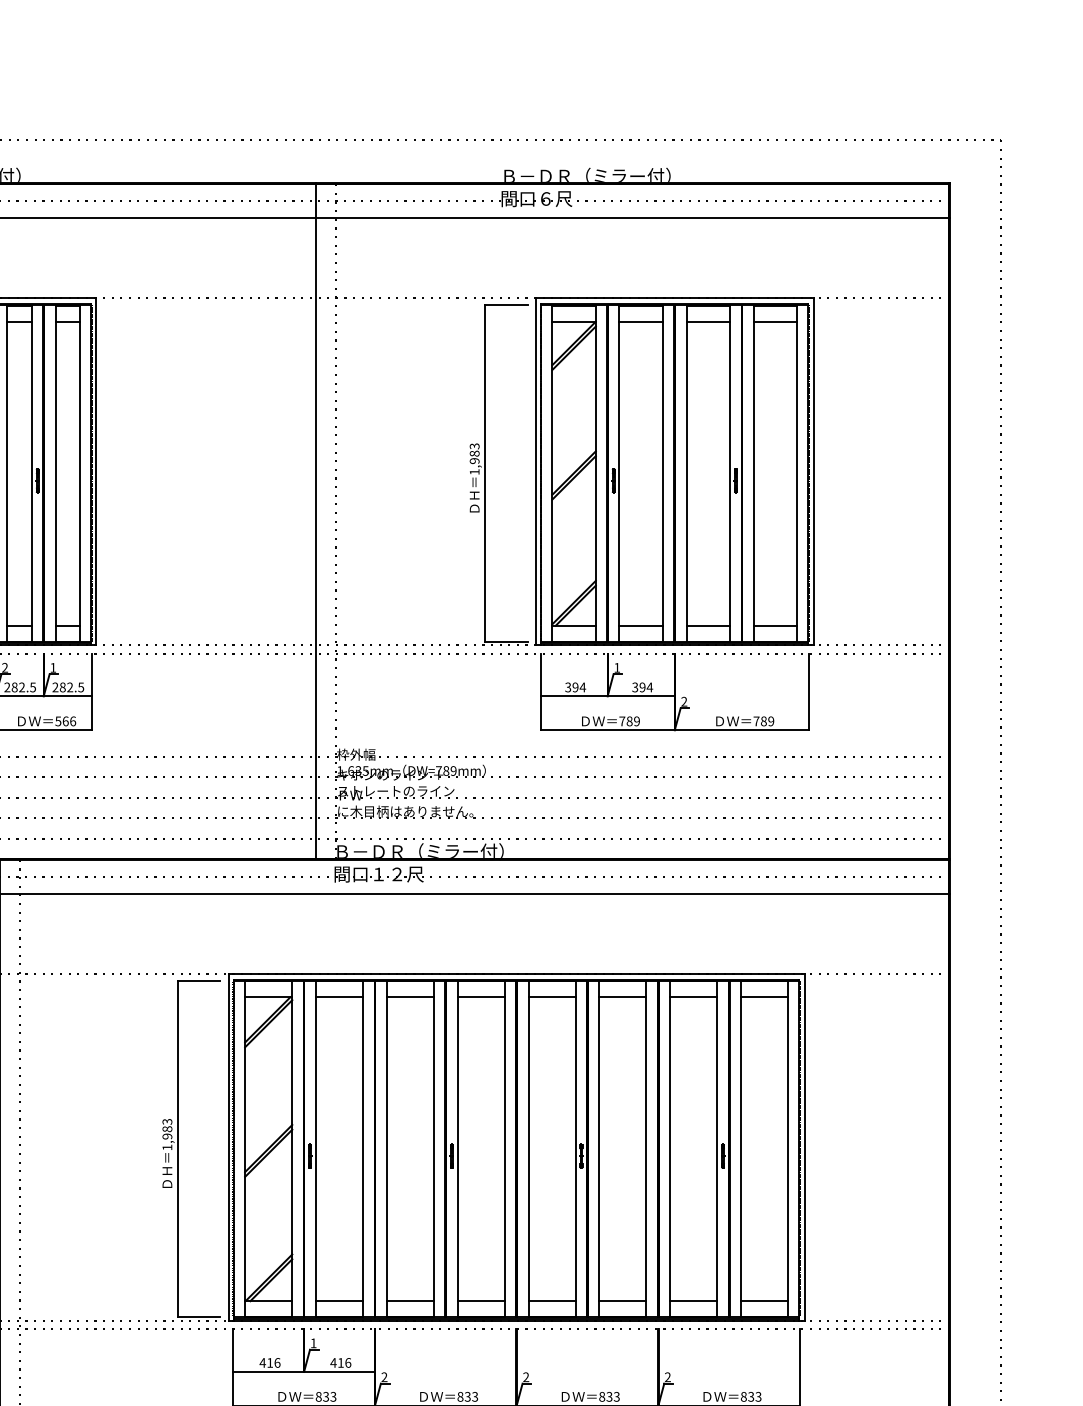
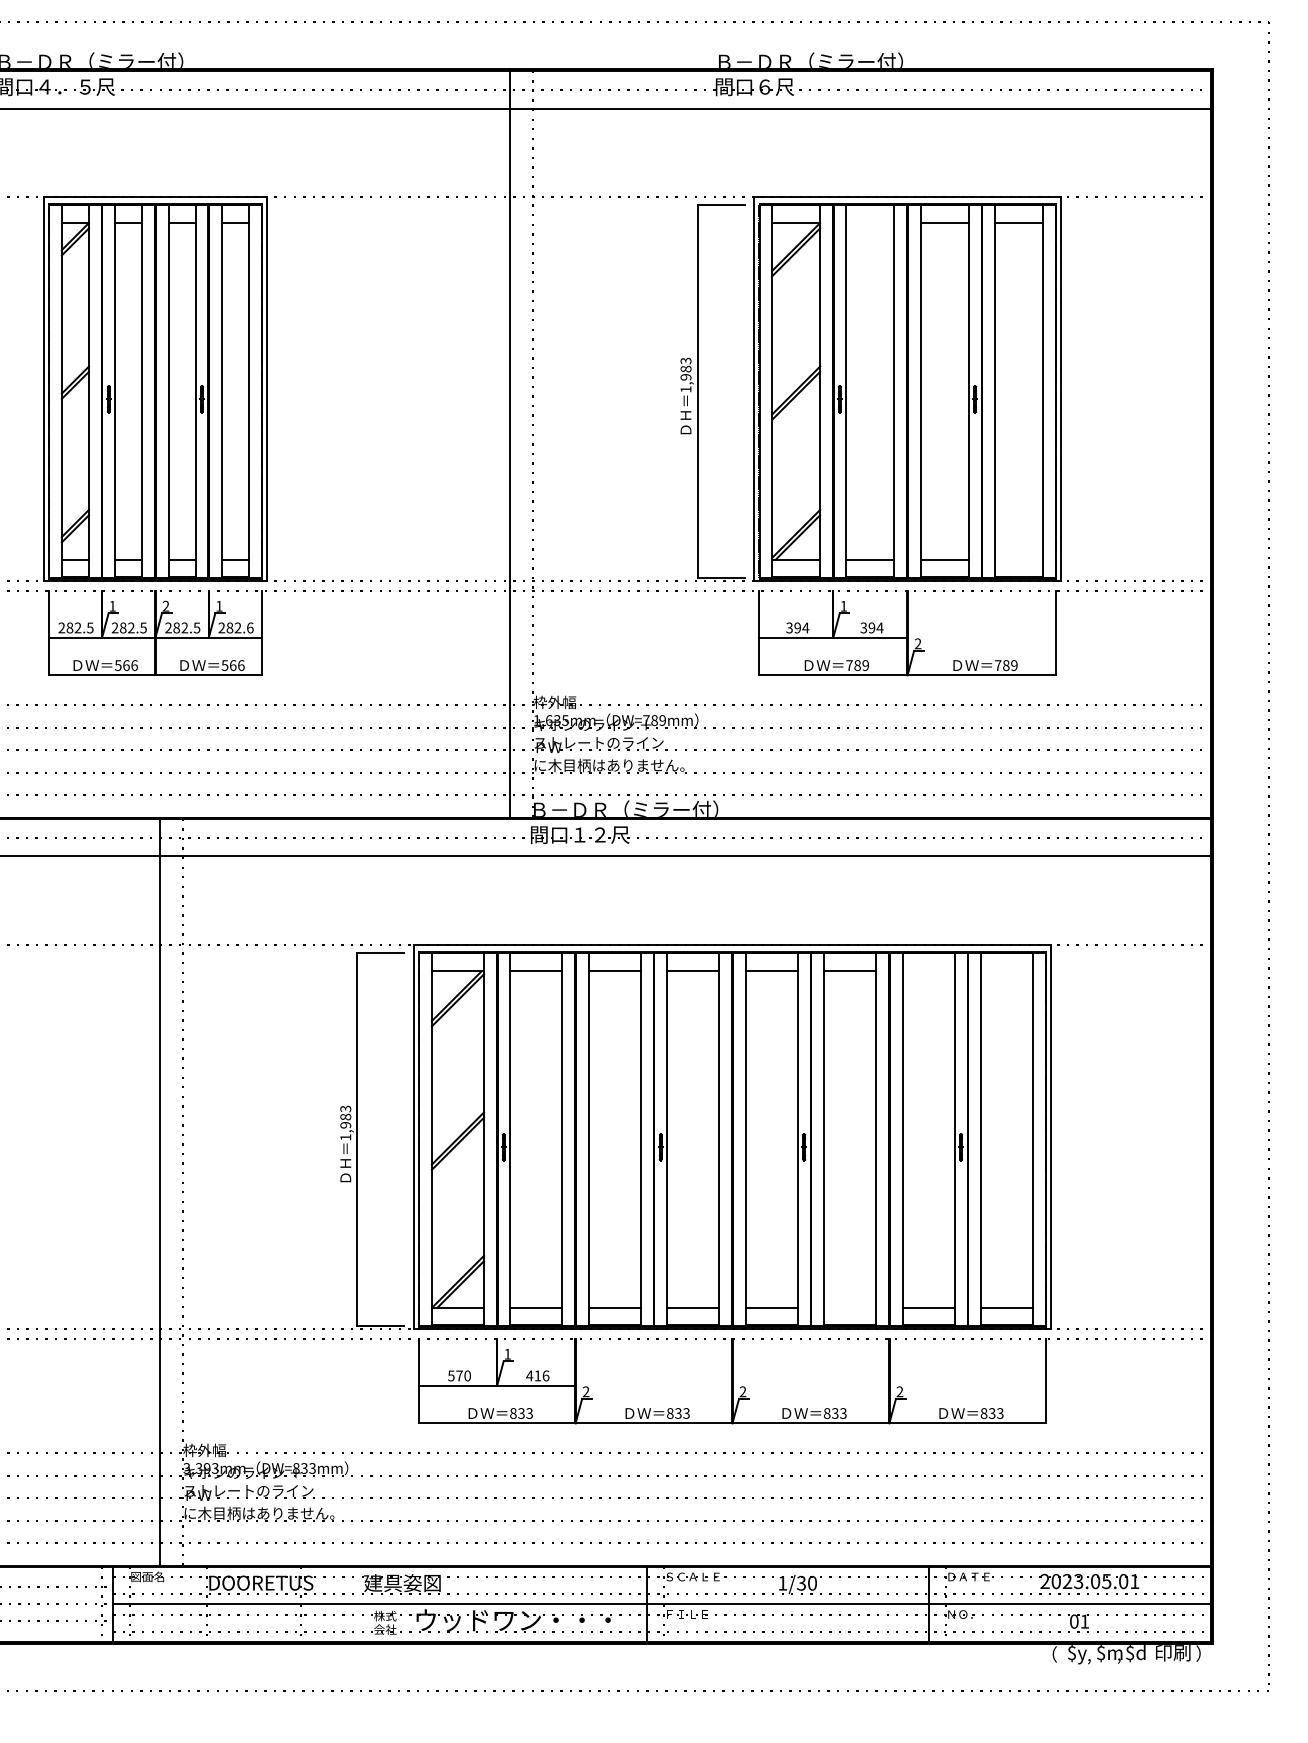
line: (641, 322) -> (870, 223), removed
line: (774, 625) -> (1018, 559), removed
text: (81, 687) -> (250, 627), 282.5 -> 282.6
line: (693, 997) -> (928, 971), removed
line: (764, 997) -> (1006, 971), removed
line: (623, 1301) -> (850, 1307), removed
text: (270, 1362) -> (459, 1375), 416 -> 570

